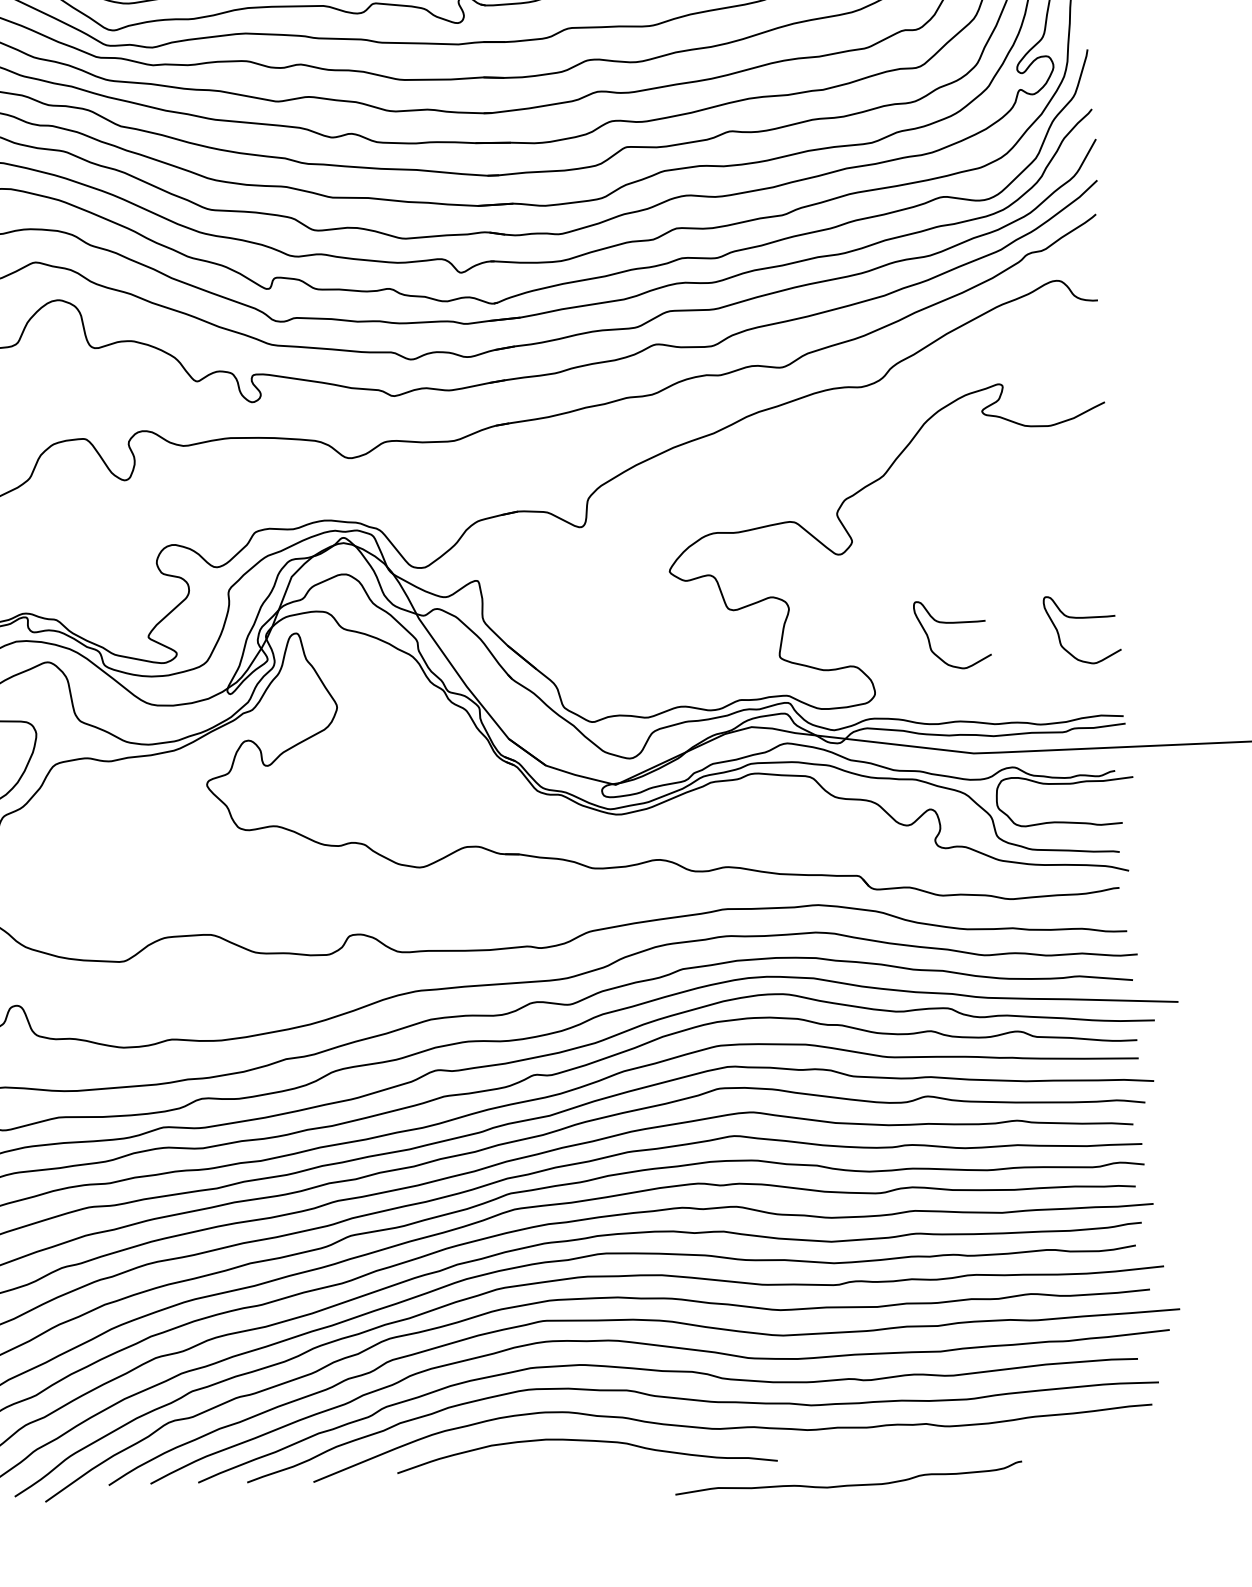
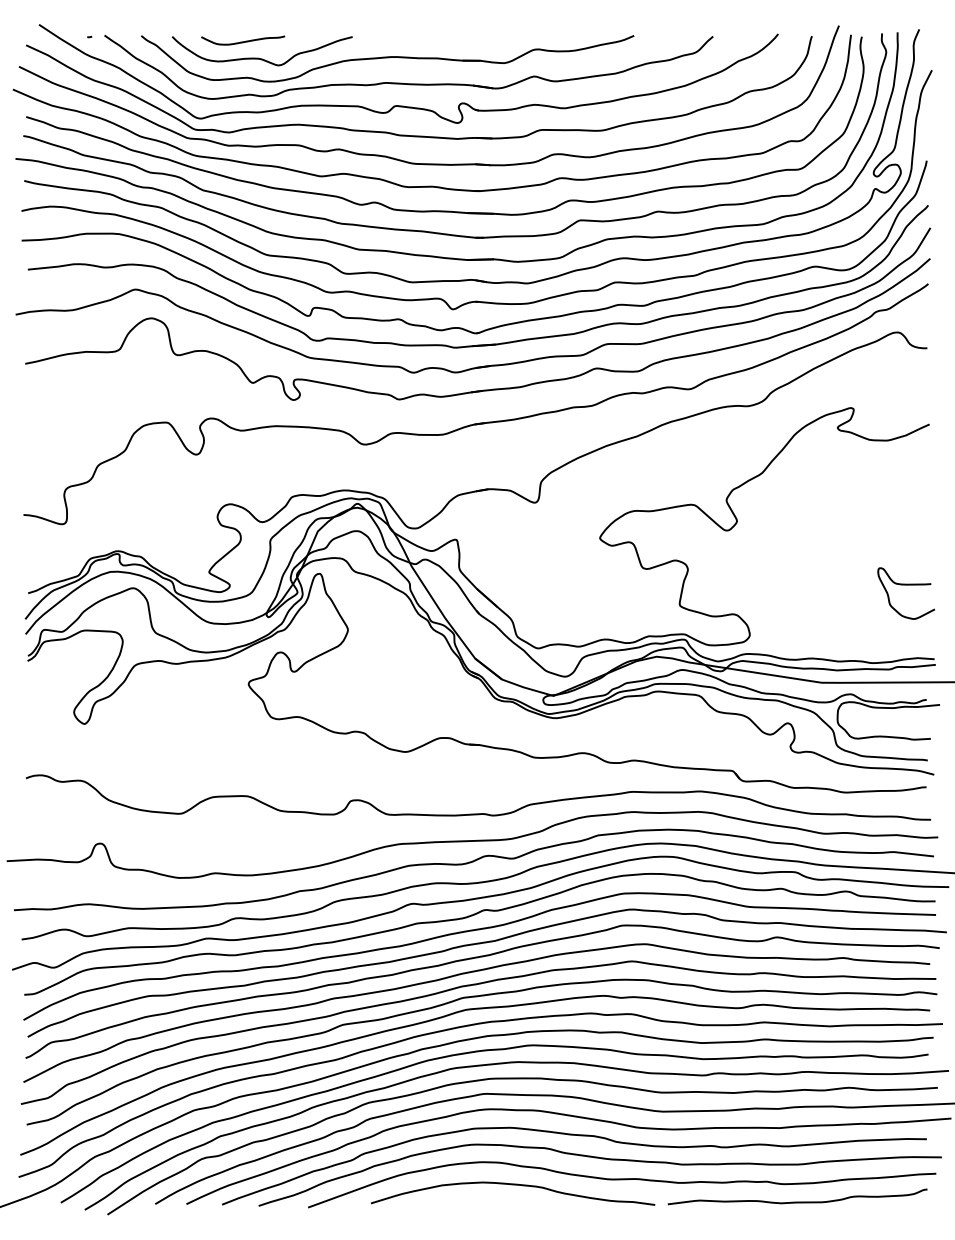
curve: (951, 623) -> (808, 585), removed
curve: (848, 1484) -> (797, 1201), moved

